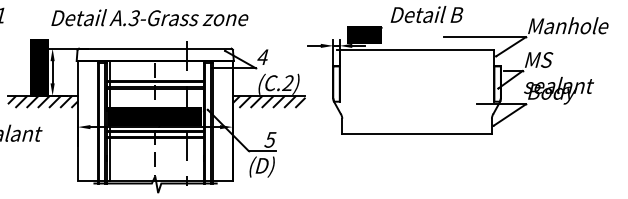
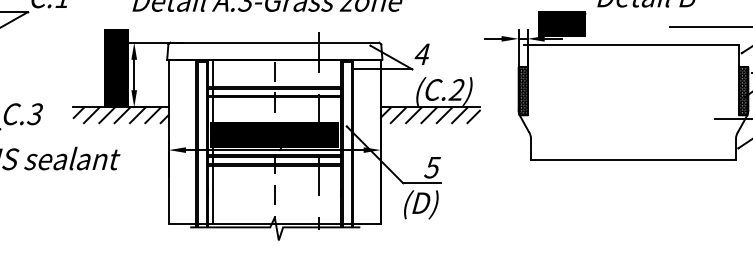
hatch: (336, 83) -> (523, 90), added
hatch: (497, 83) -> (743, 90), added

